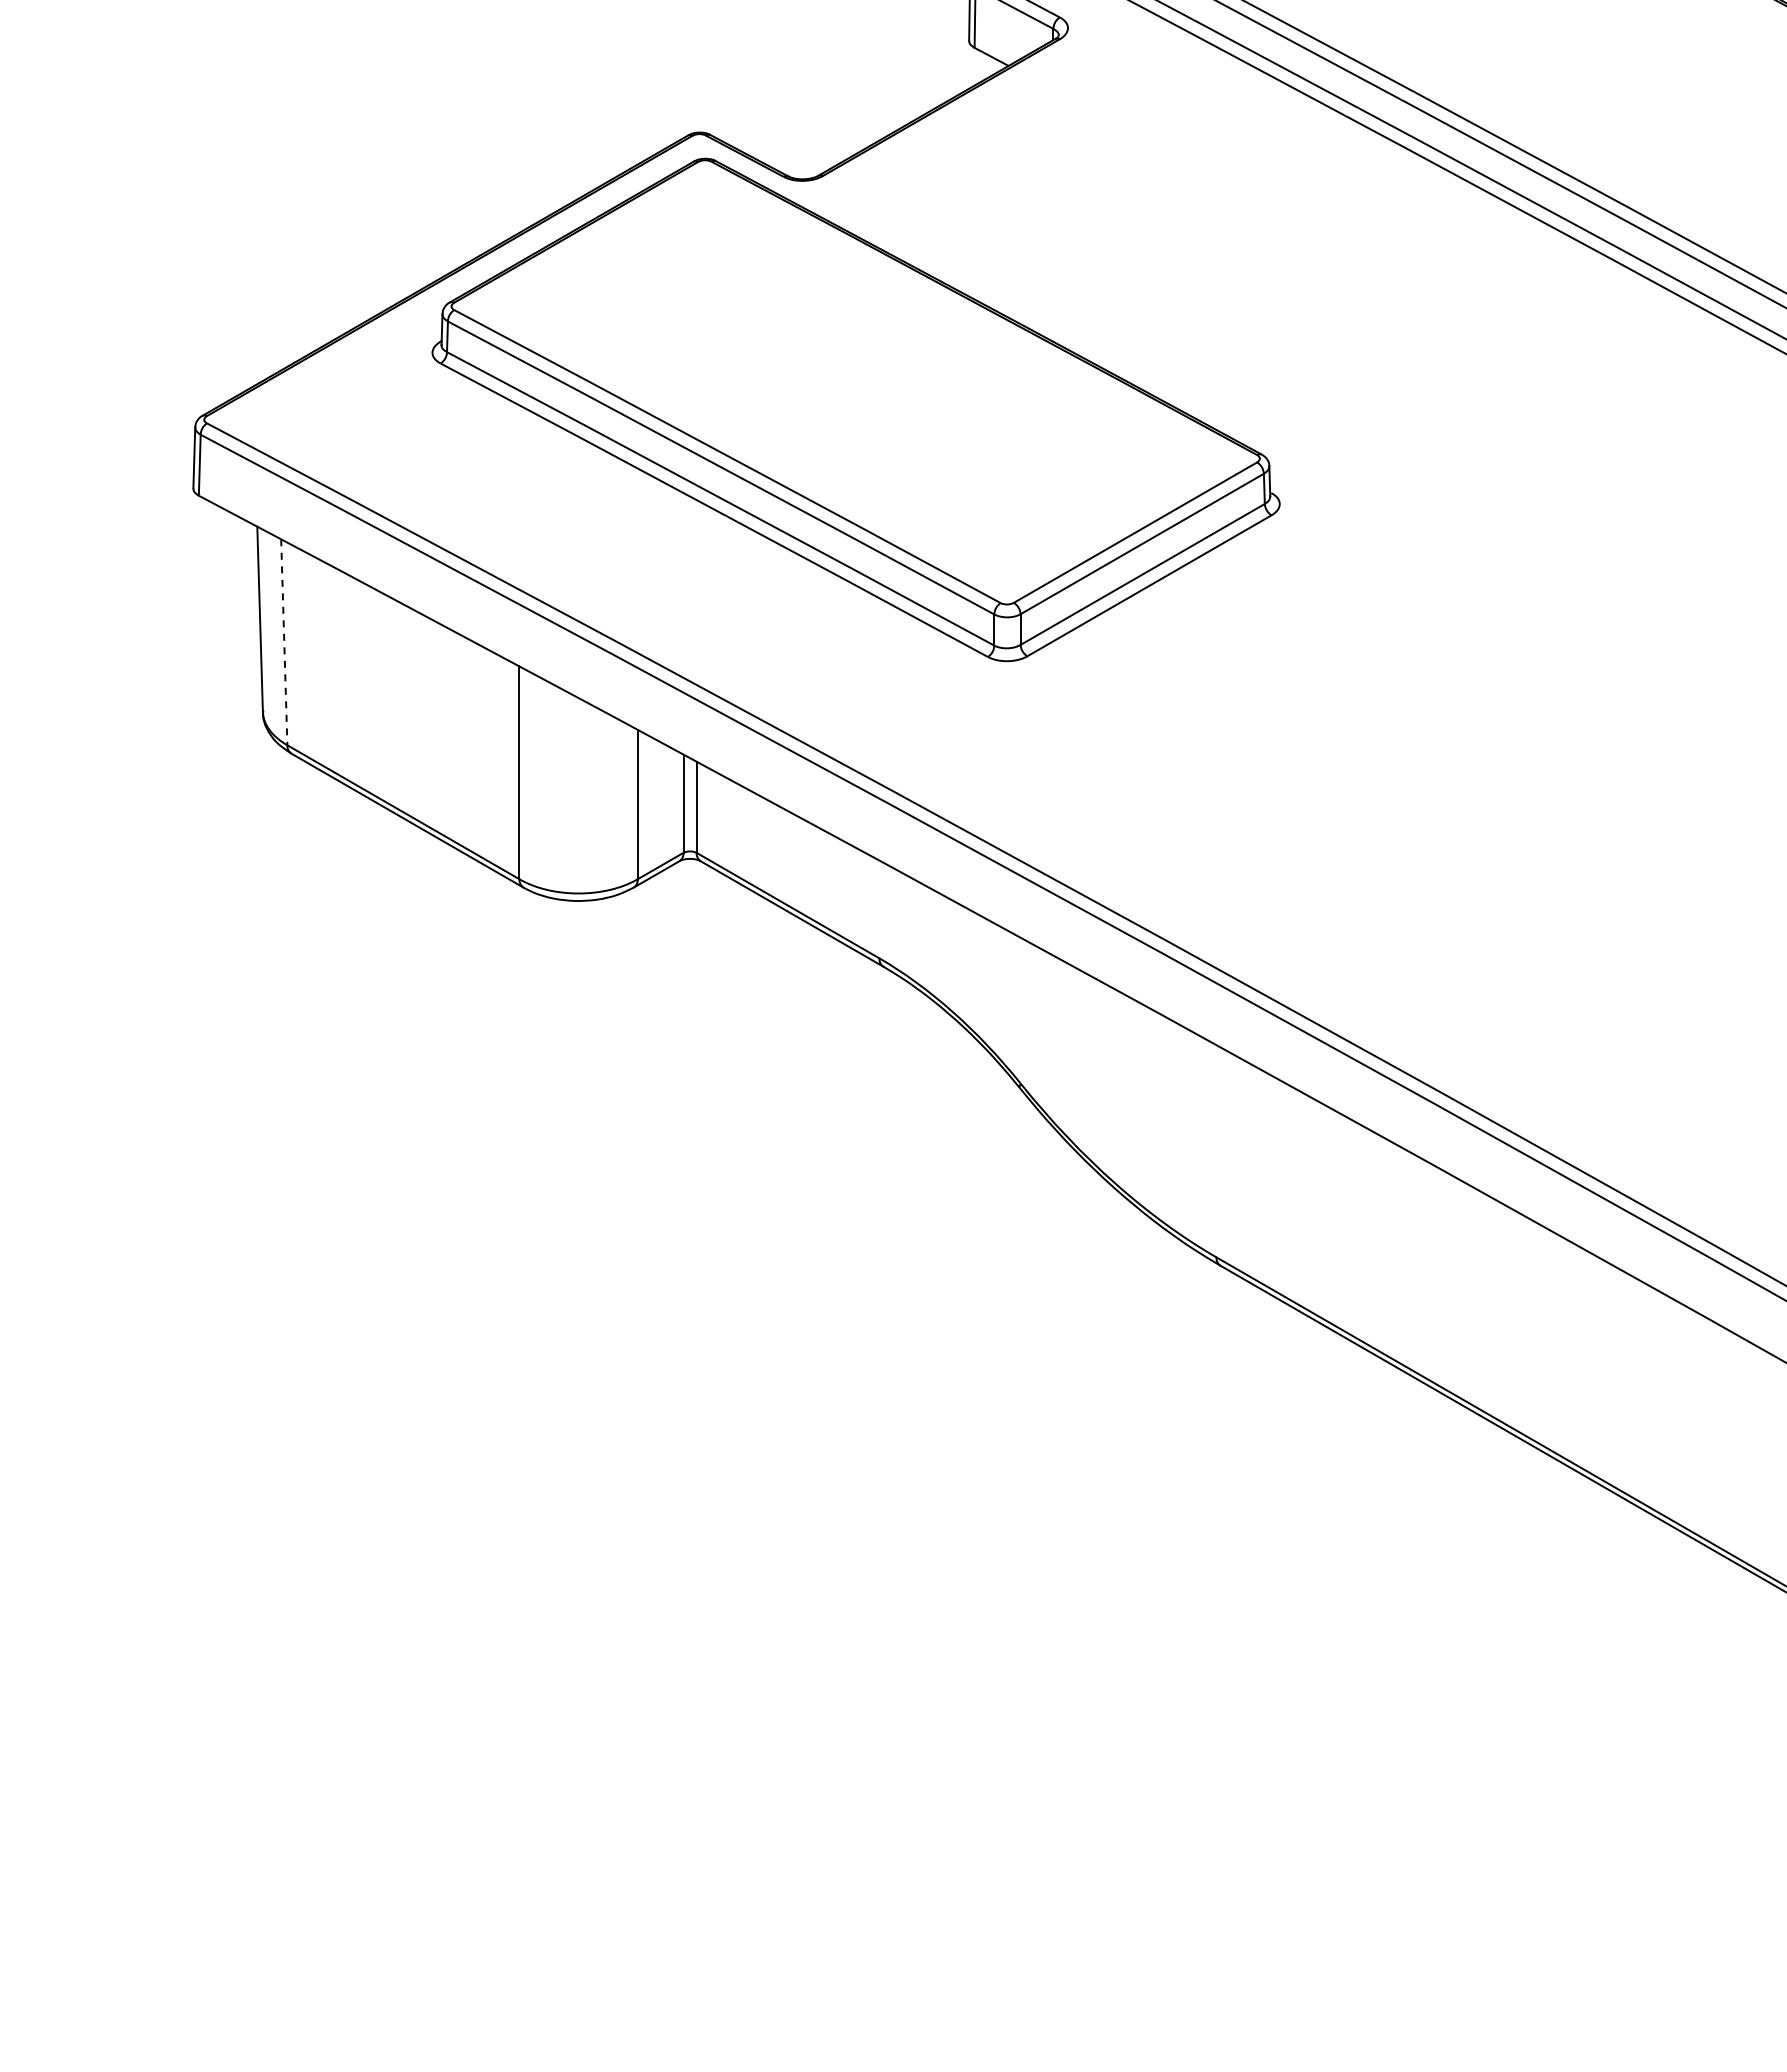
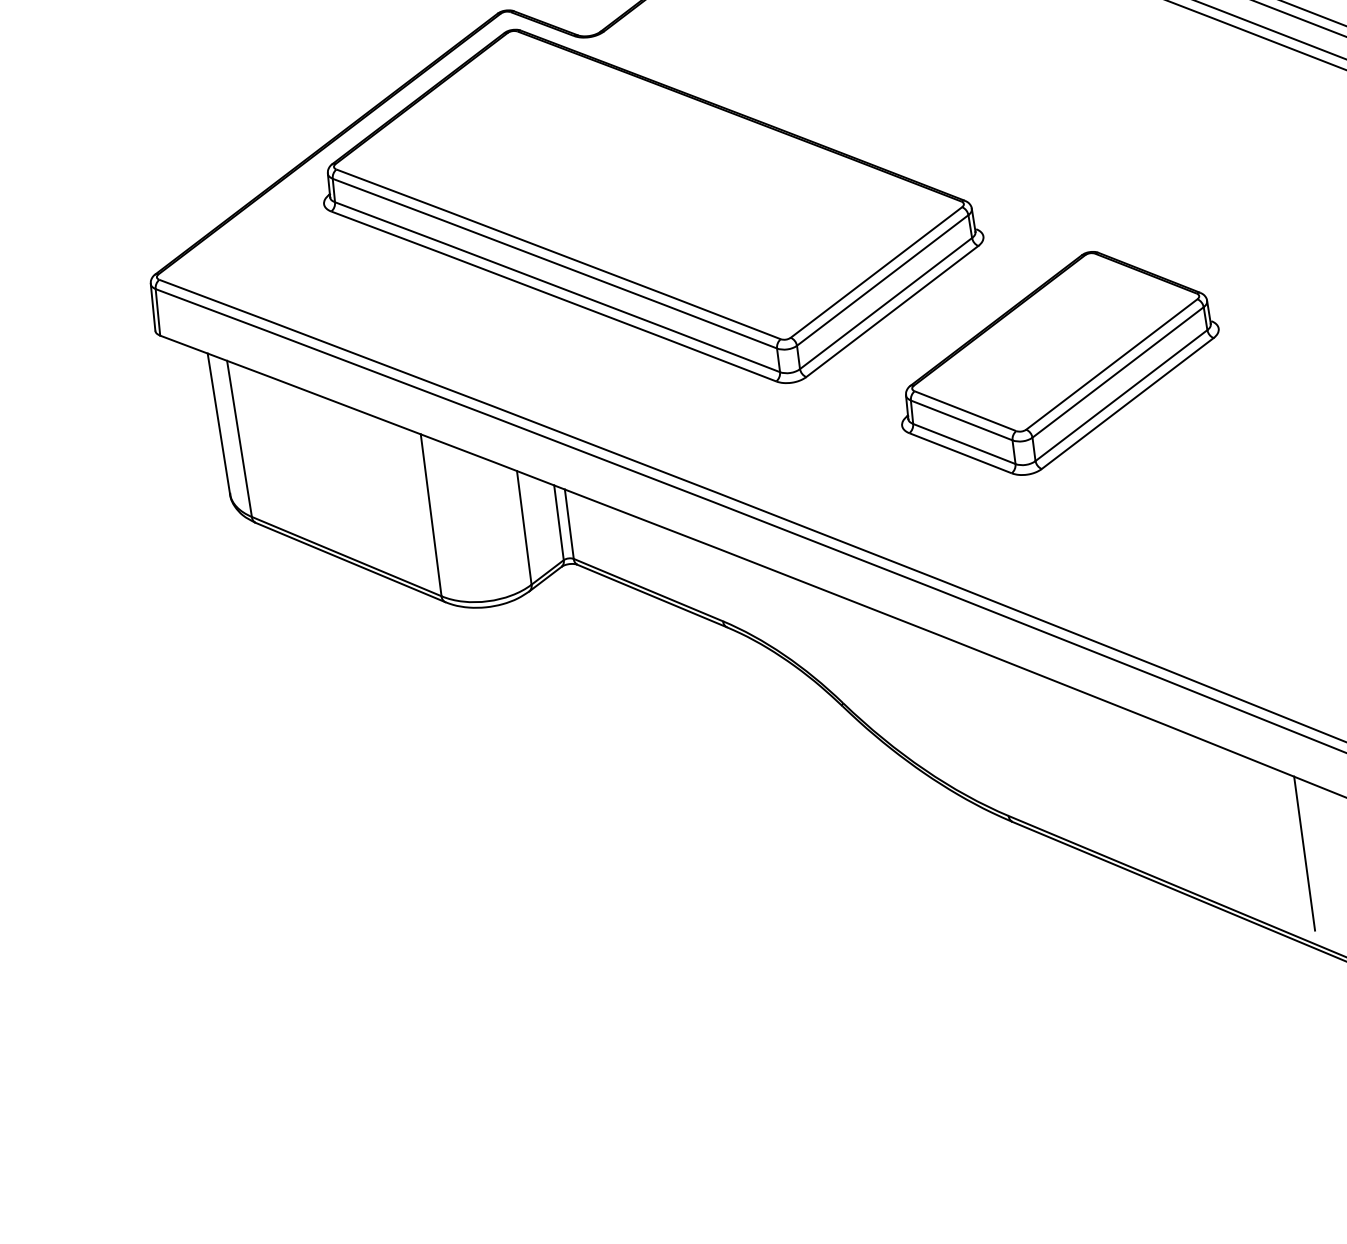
line: (284, 642) -> (239, 439), dashed -> solid
part: (1355, 679) -> (1058, 362), added
line: (1592, 1354) -> (1304, 853), added

